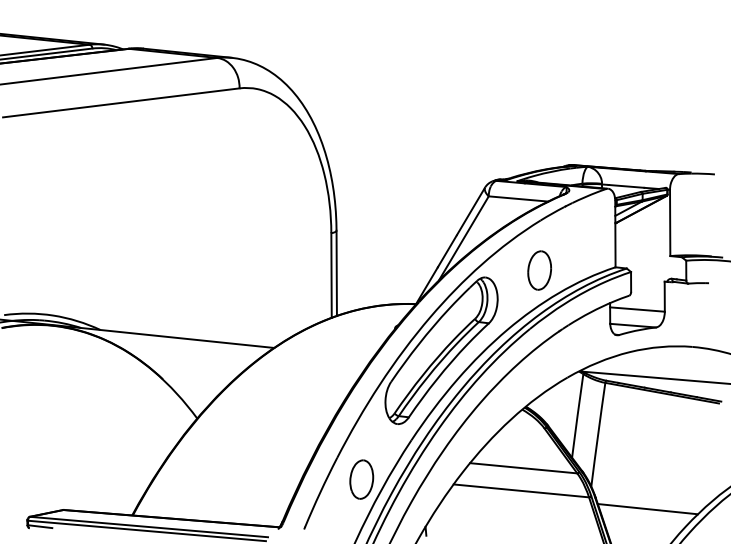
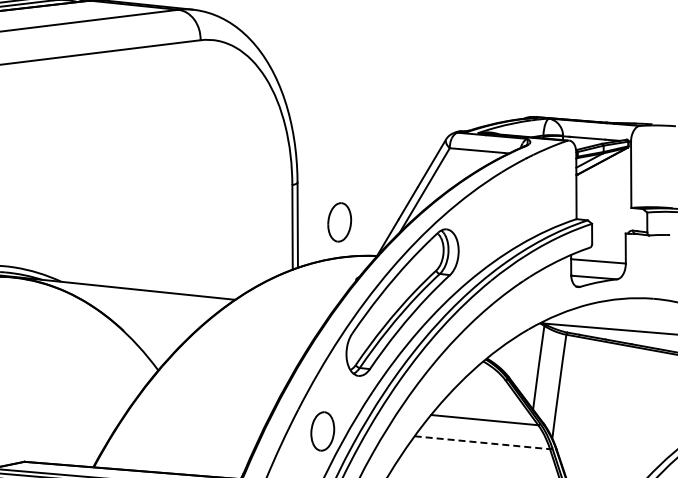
part: (539, 270) -> (339, 222), moved
line: (521, 490) -> (482, 442), solid -> dashed
line: (647, 509) -> (608, 461), removed

